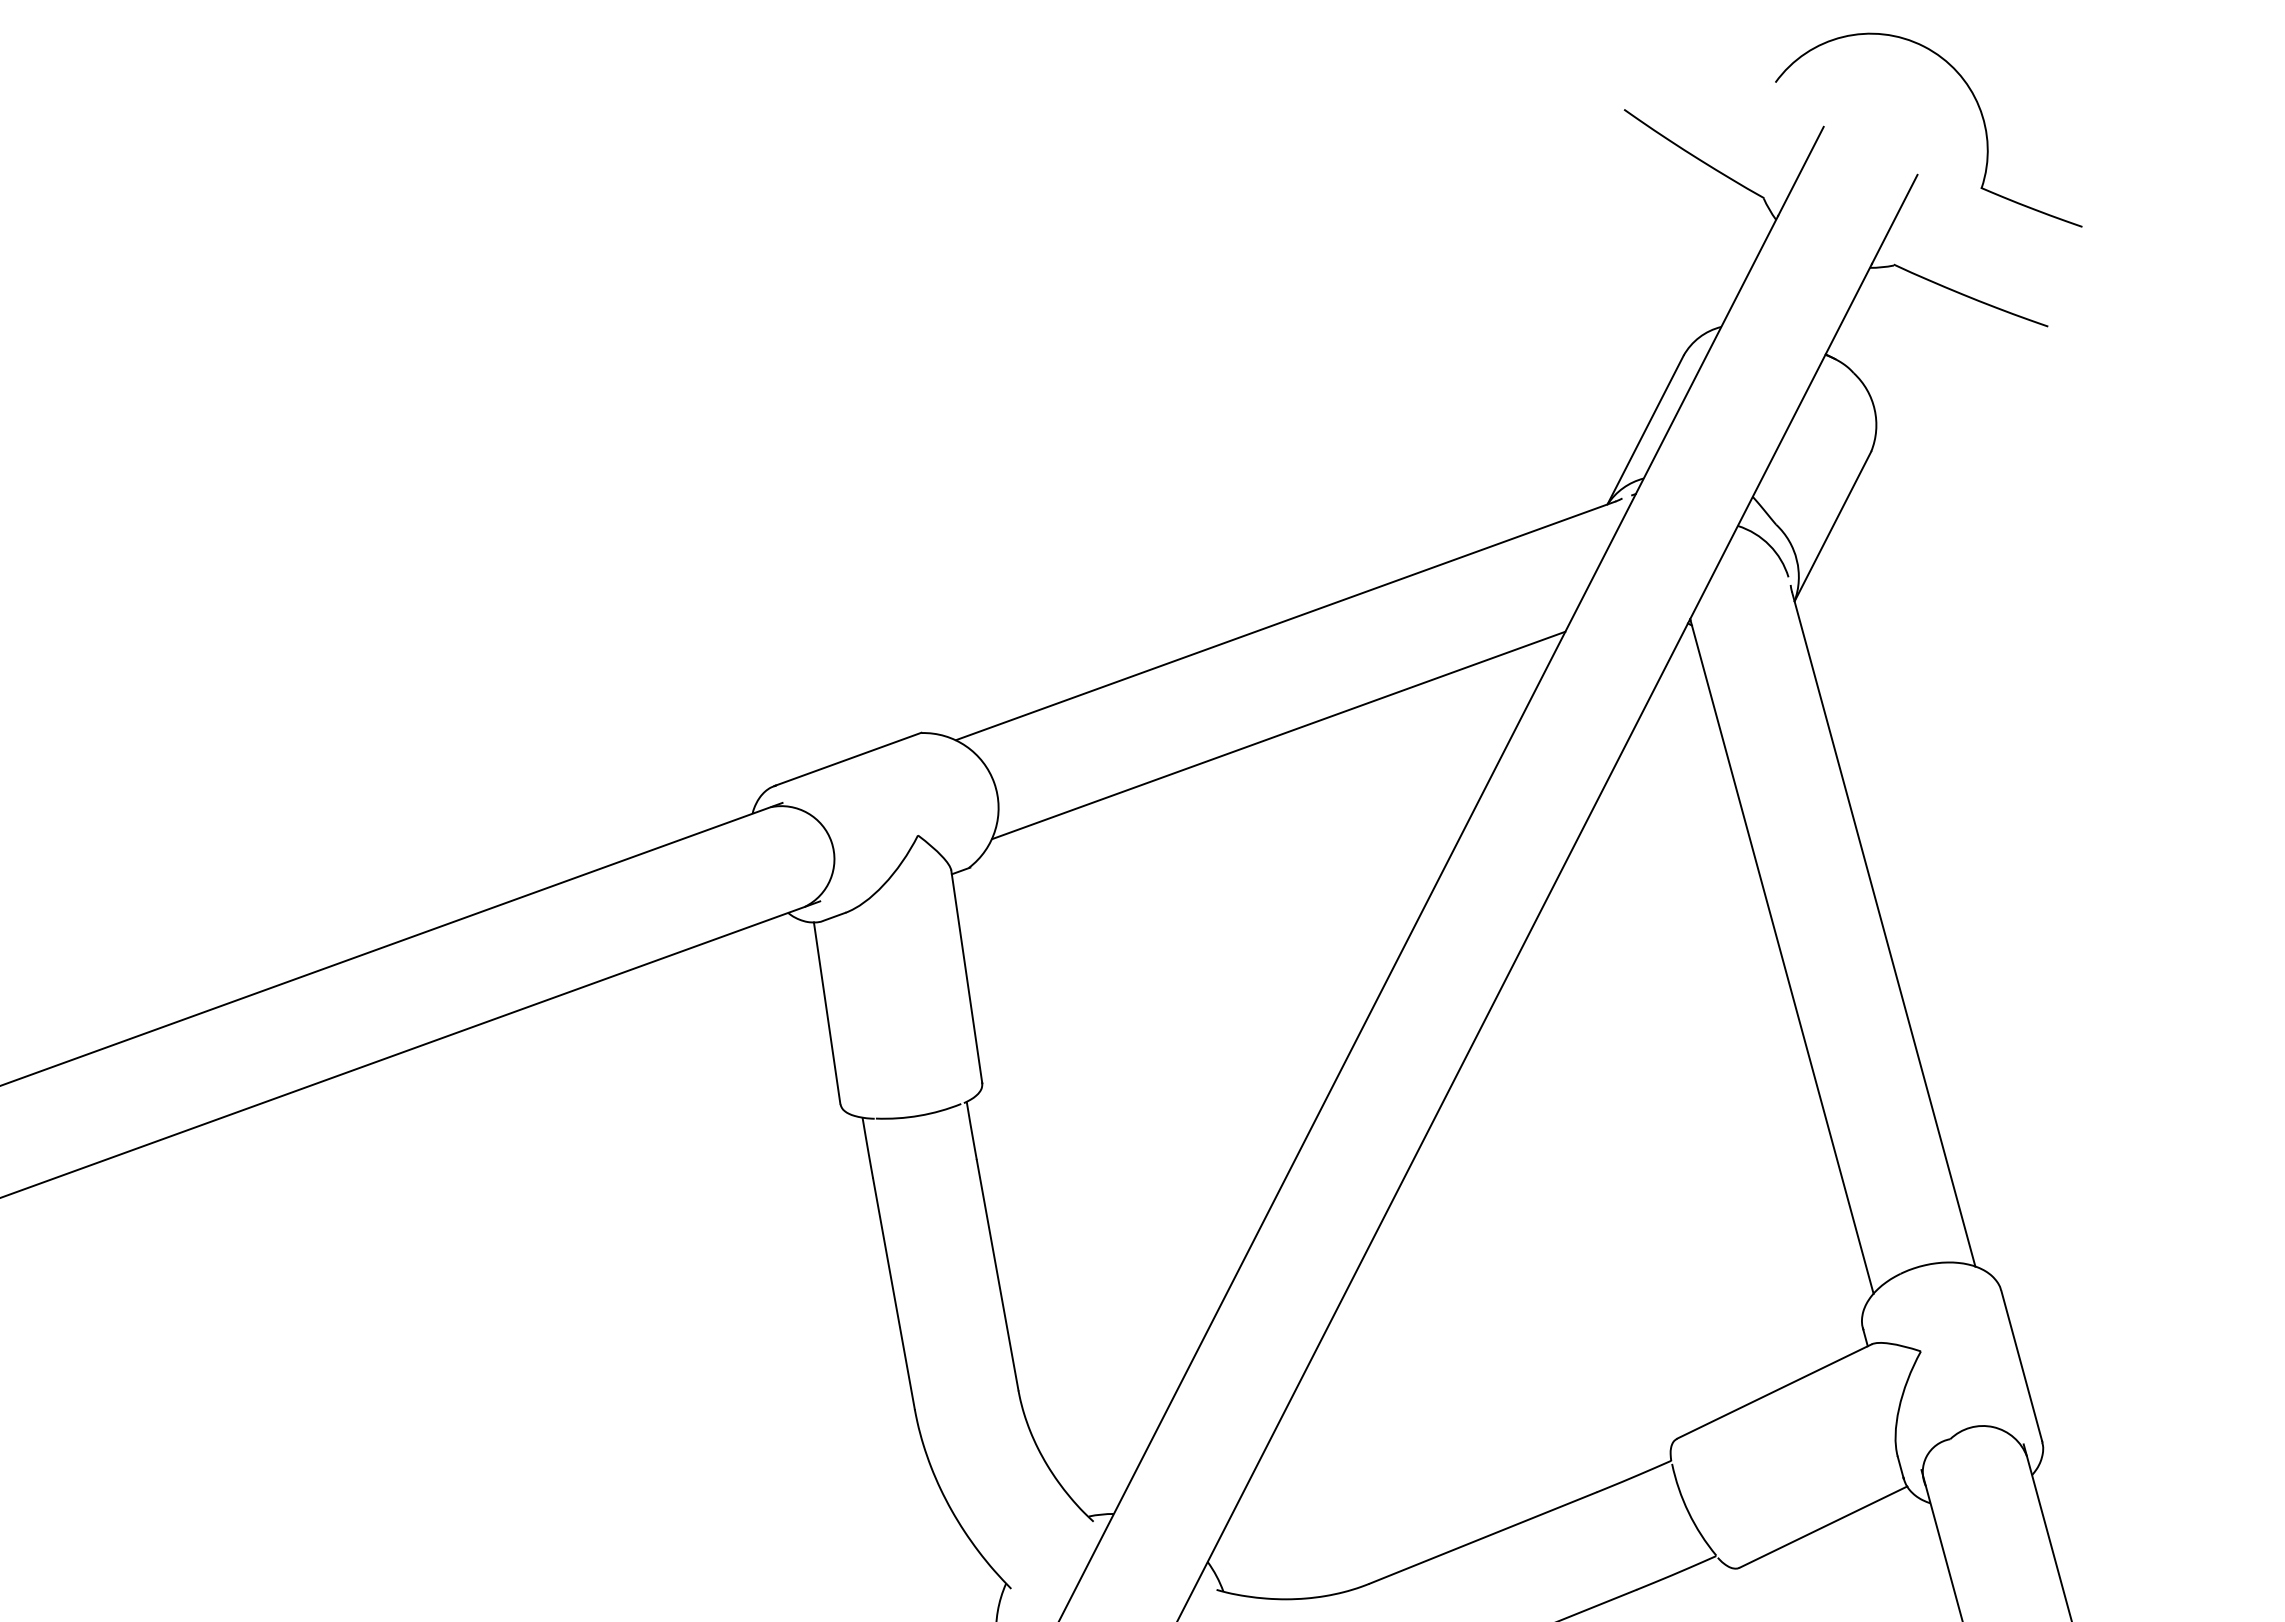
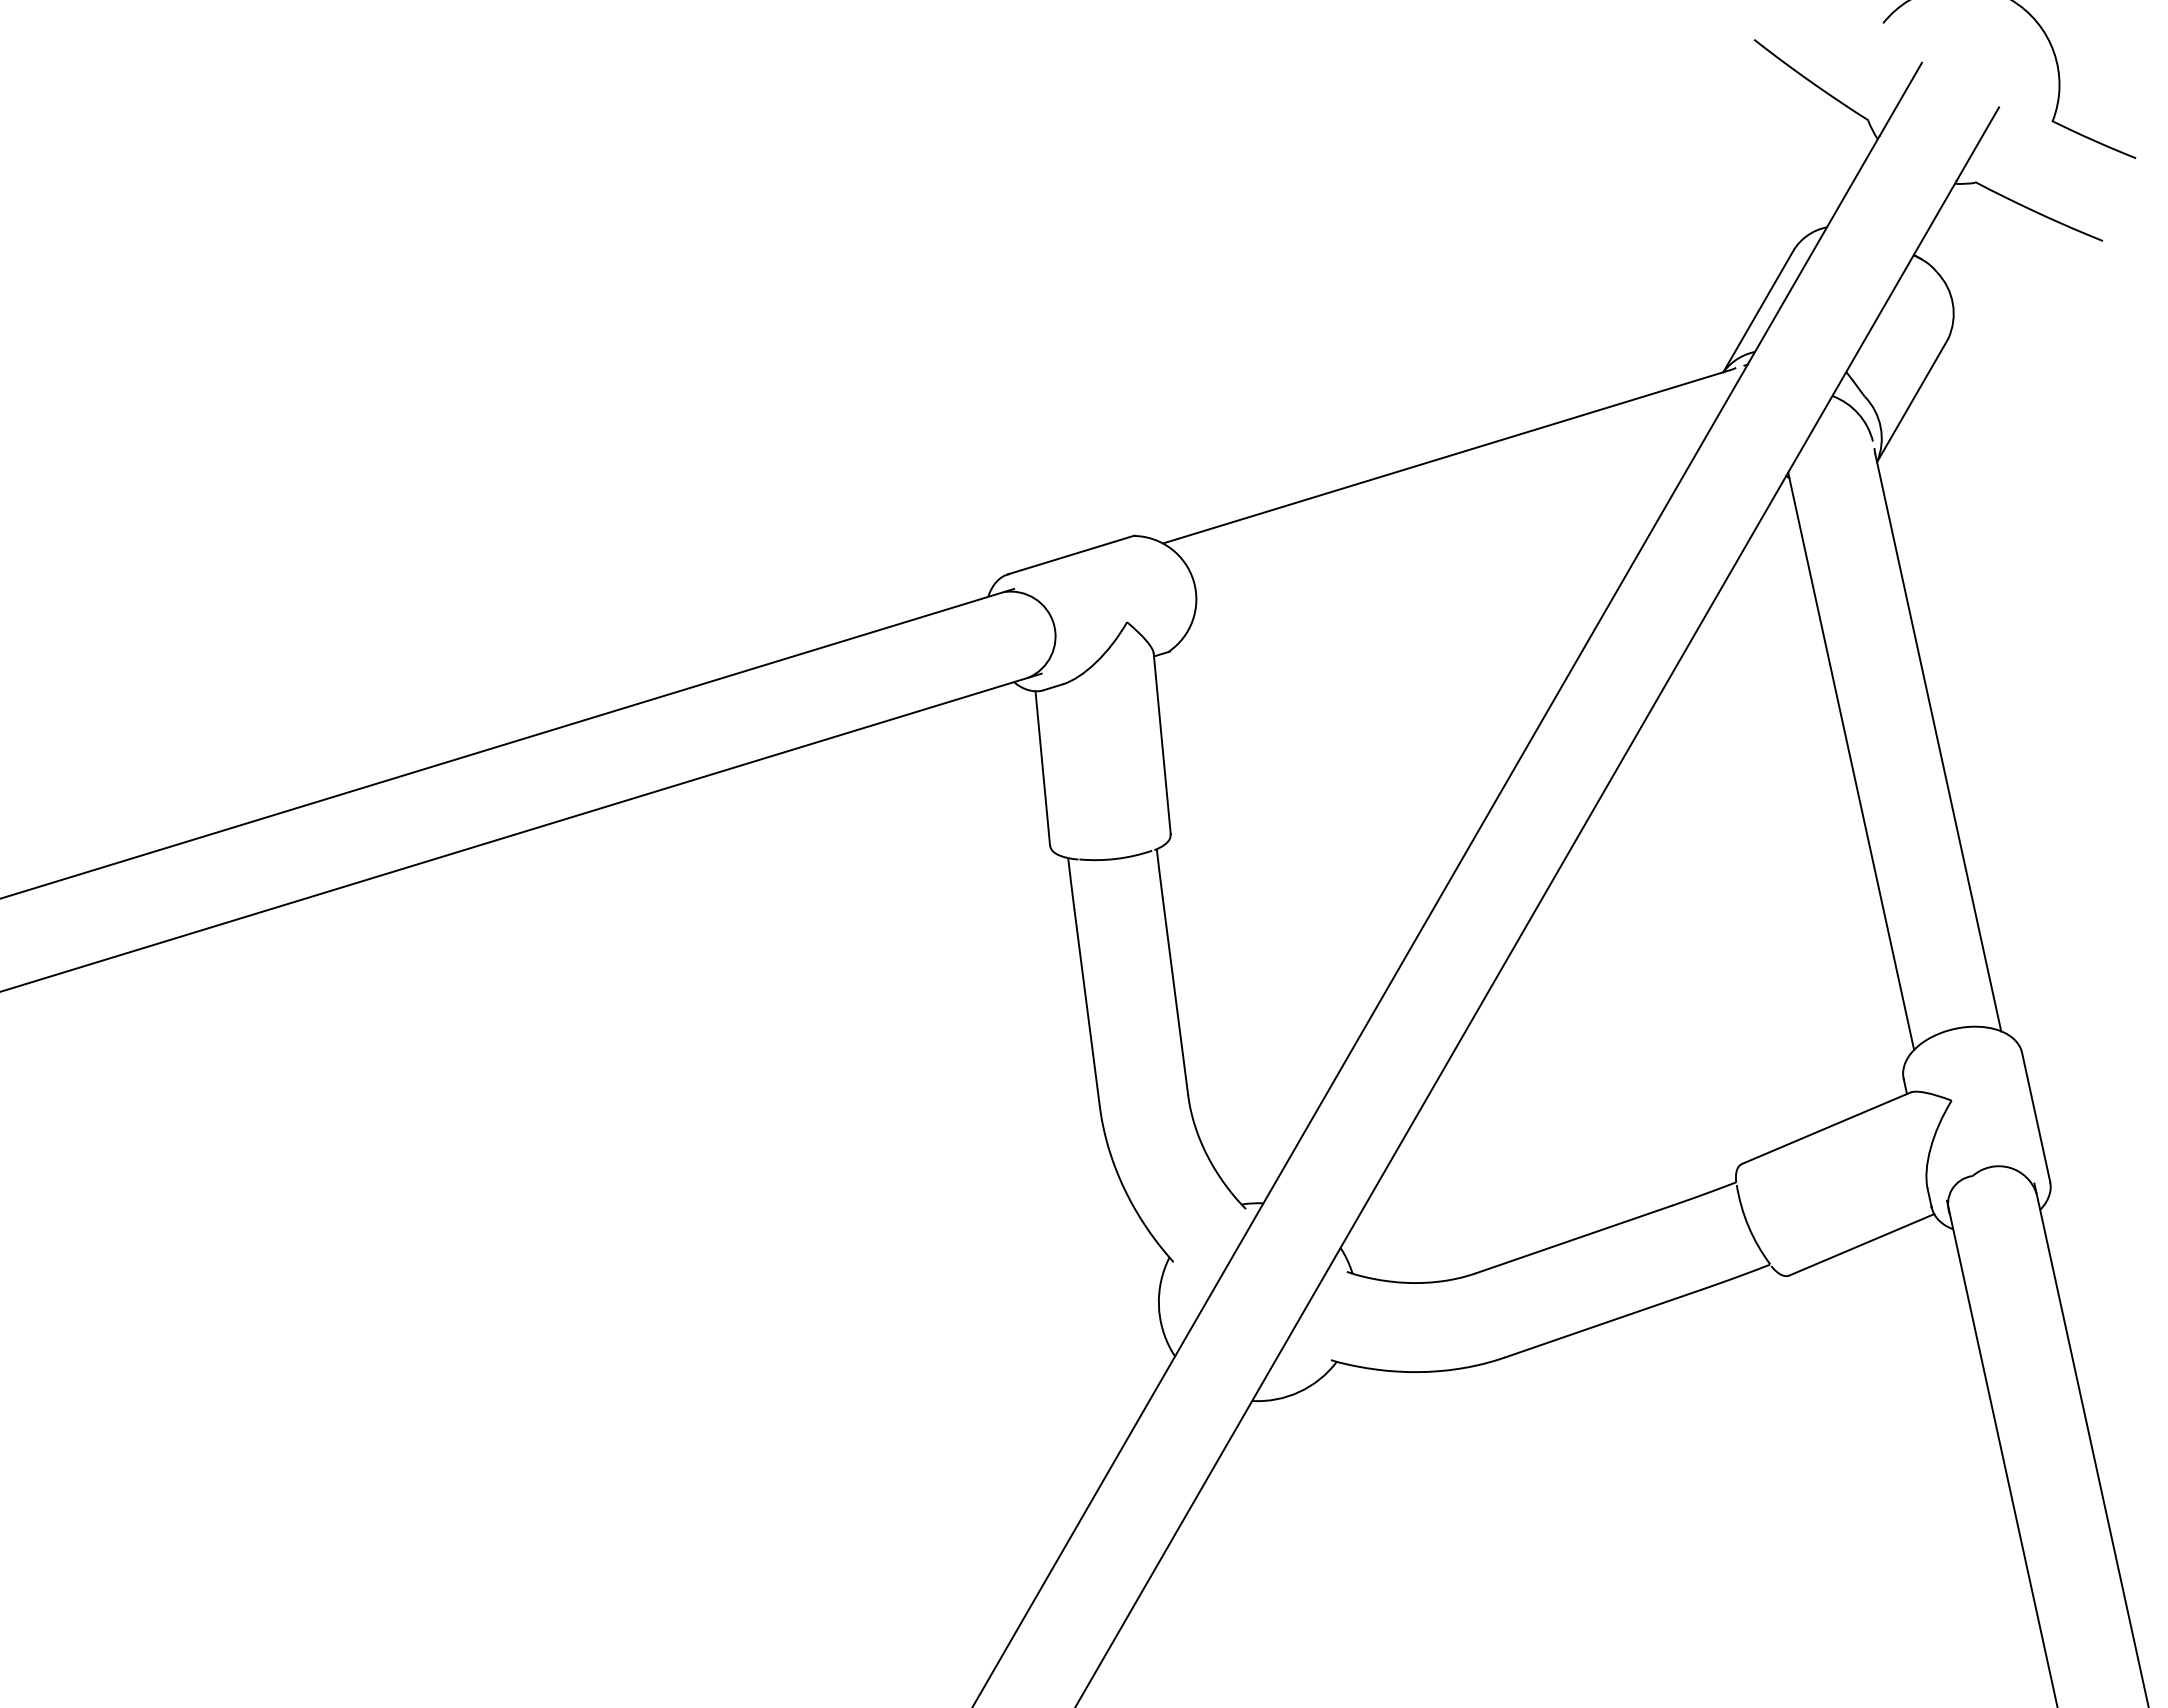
line: (1278, 734) -> (1435, 552), removed

